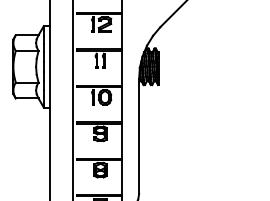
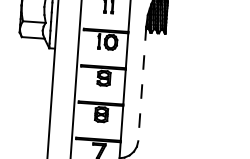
line: (139, 136) -> (142, 83), solid -> dashed

